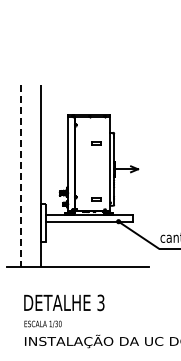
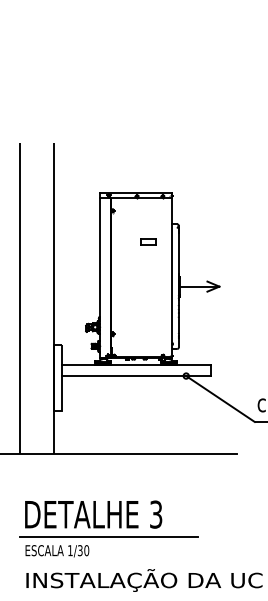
line: (21, 176) -> (20, 298), dashed -> solid
part: (96, 199) -> (148, 338), removed
line: (73, 315) -> (109, 536), added

